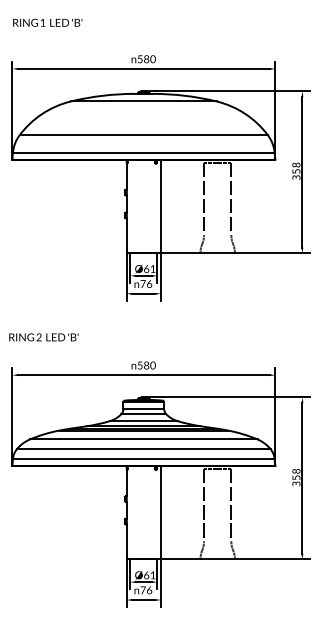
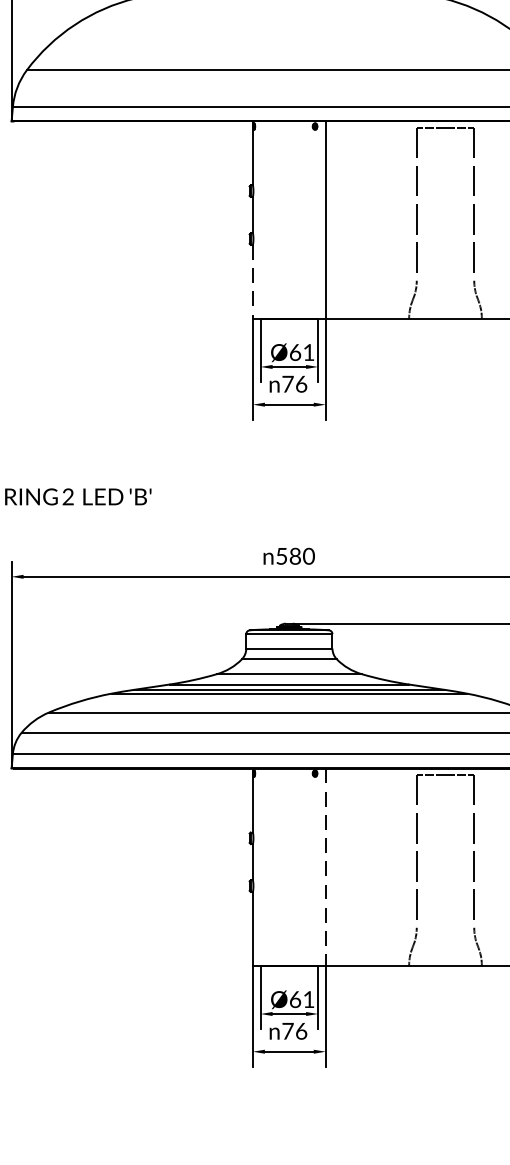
line: (126, 235) -> (252, 281), solid -> dashed
line: (161, 512) -> (326, 866), solid -> dashed

